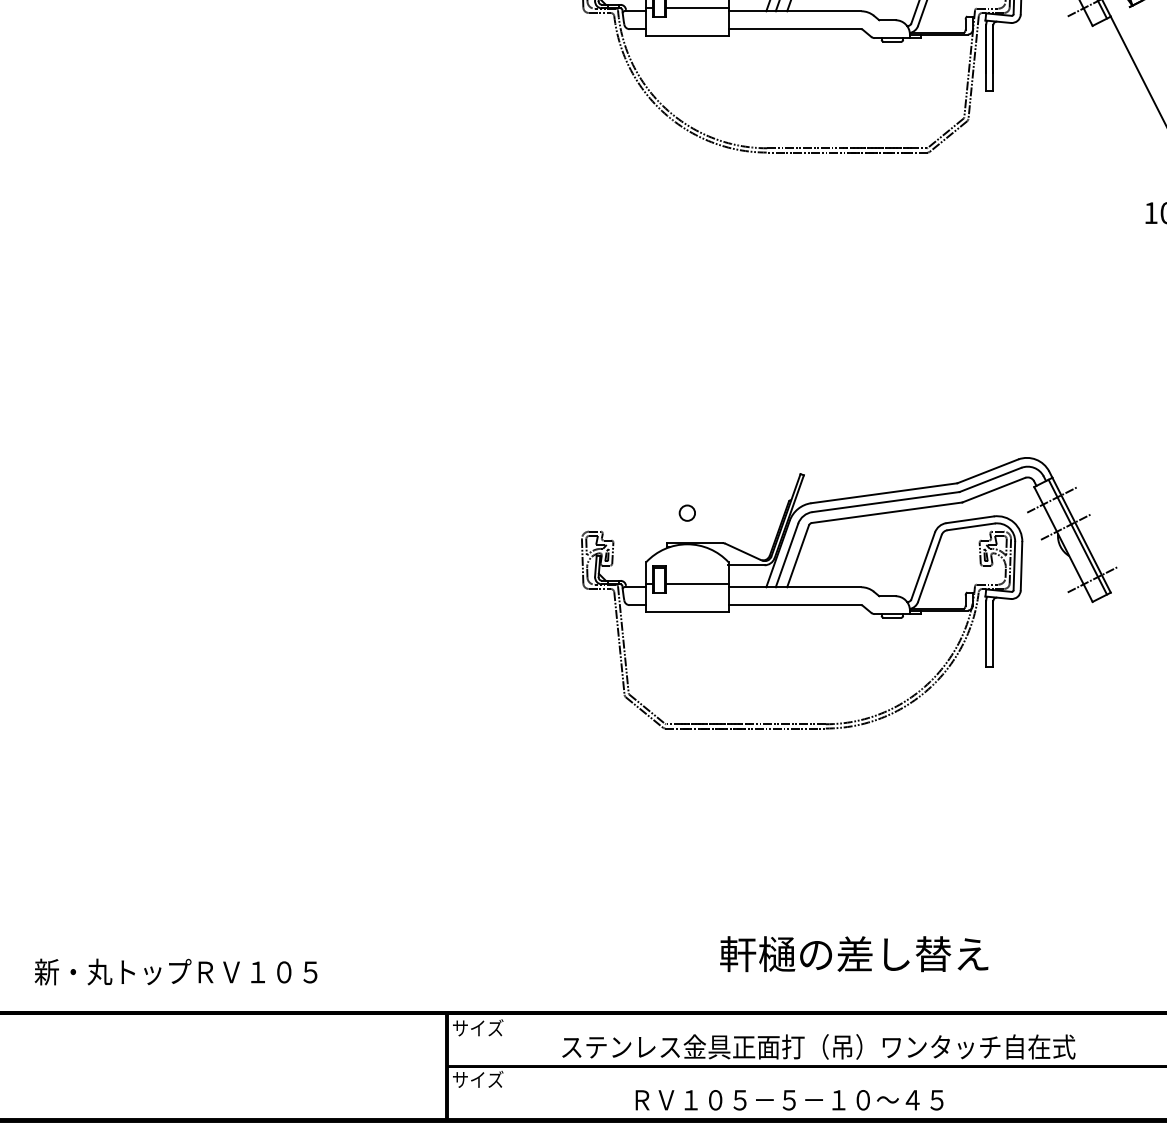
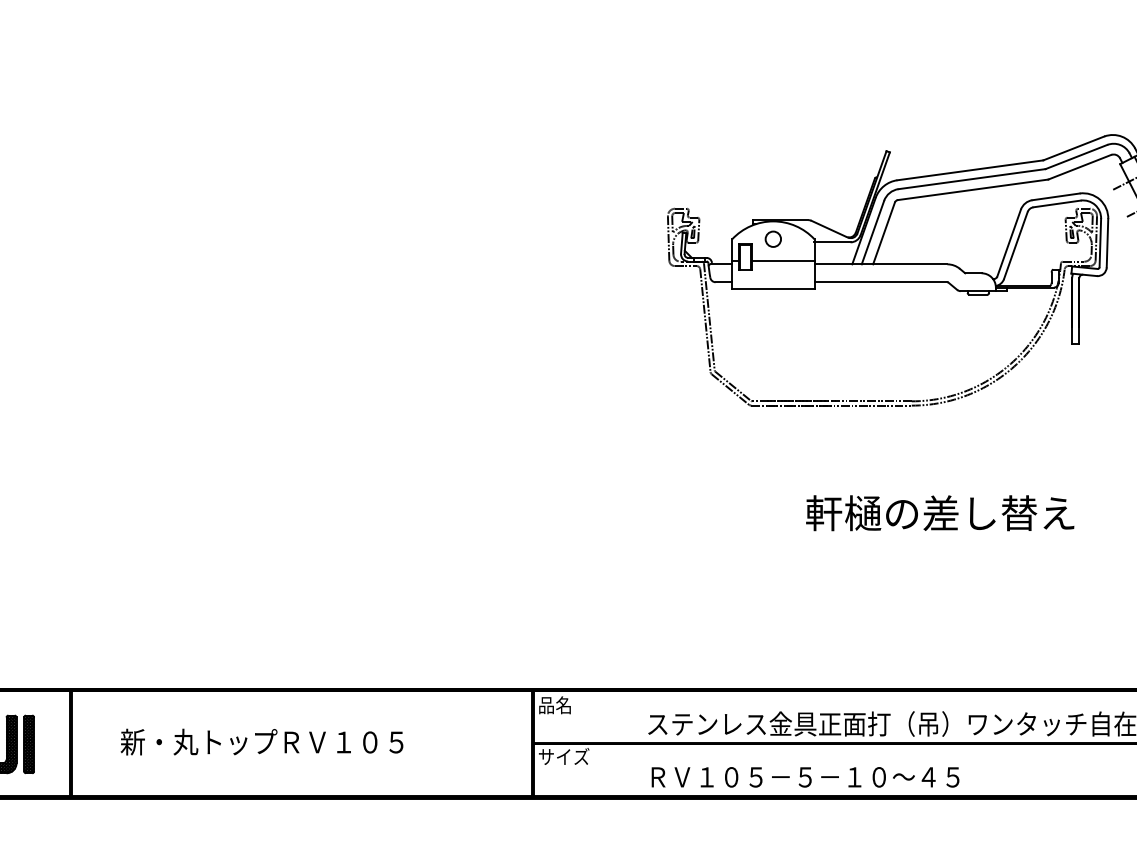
circle: (686, 512) -> (772, 238), moved
text: (854, 954) -> (940, 513), moved
text: (175, 971) -> (261, 741), moved
text: (478, 1028) -> (564, 705), サイズ -> 品名
text: (789, 1100) -> (805, 777), moved

